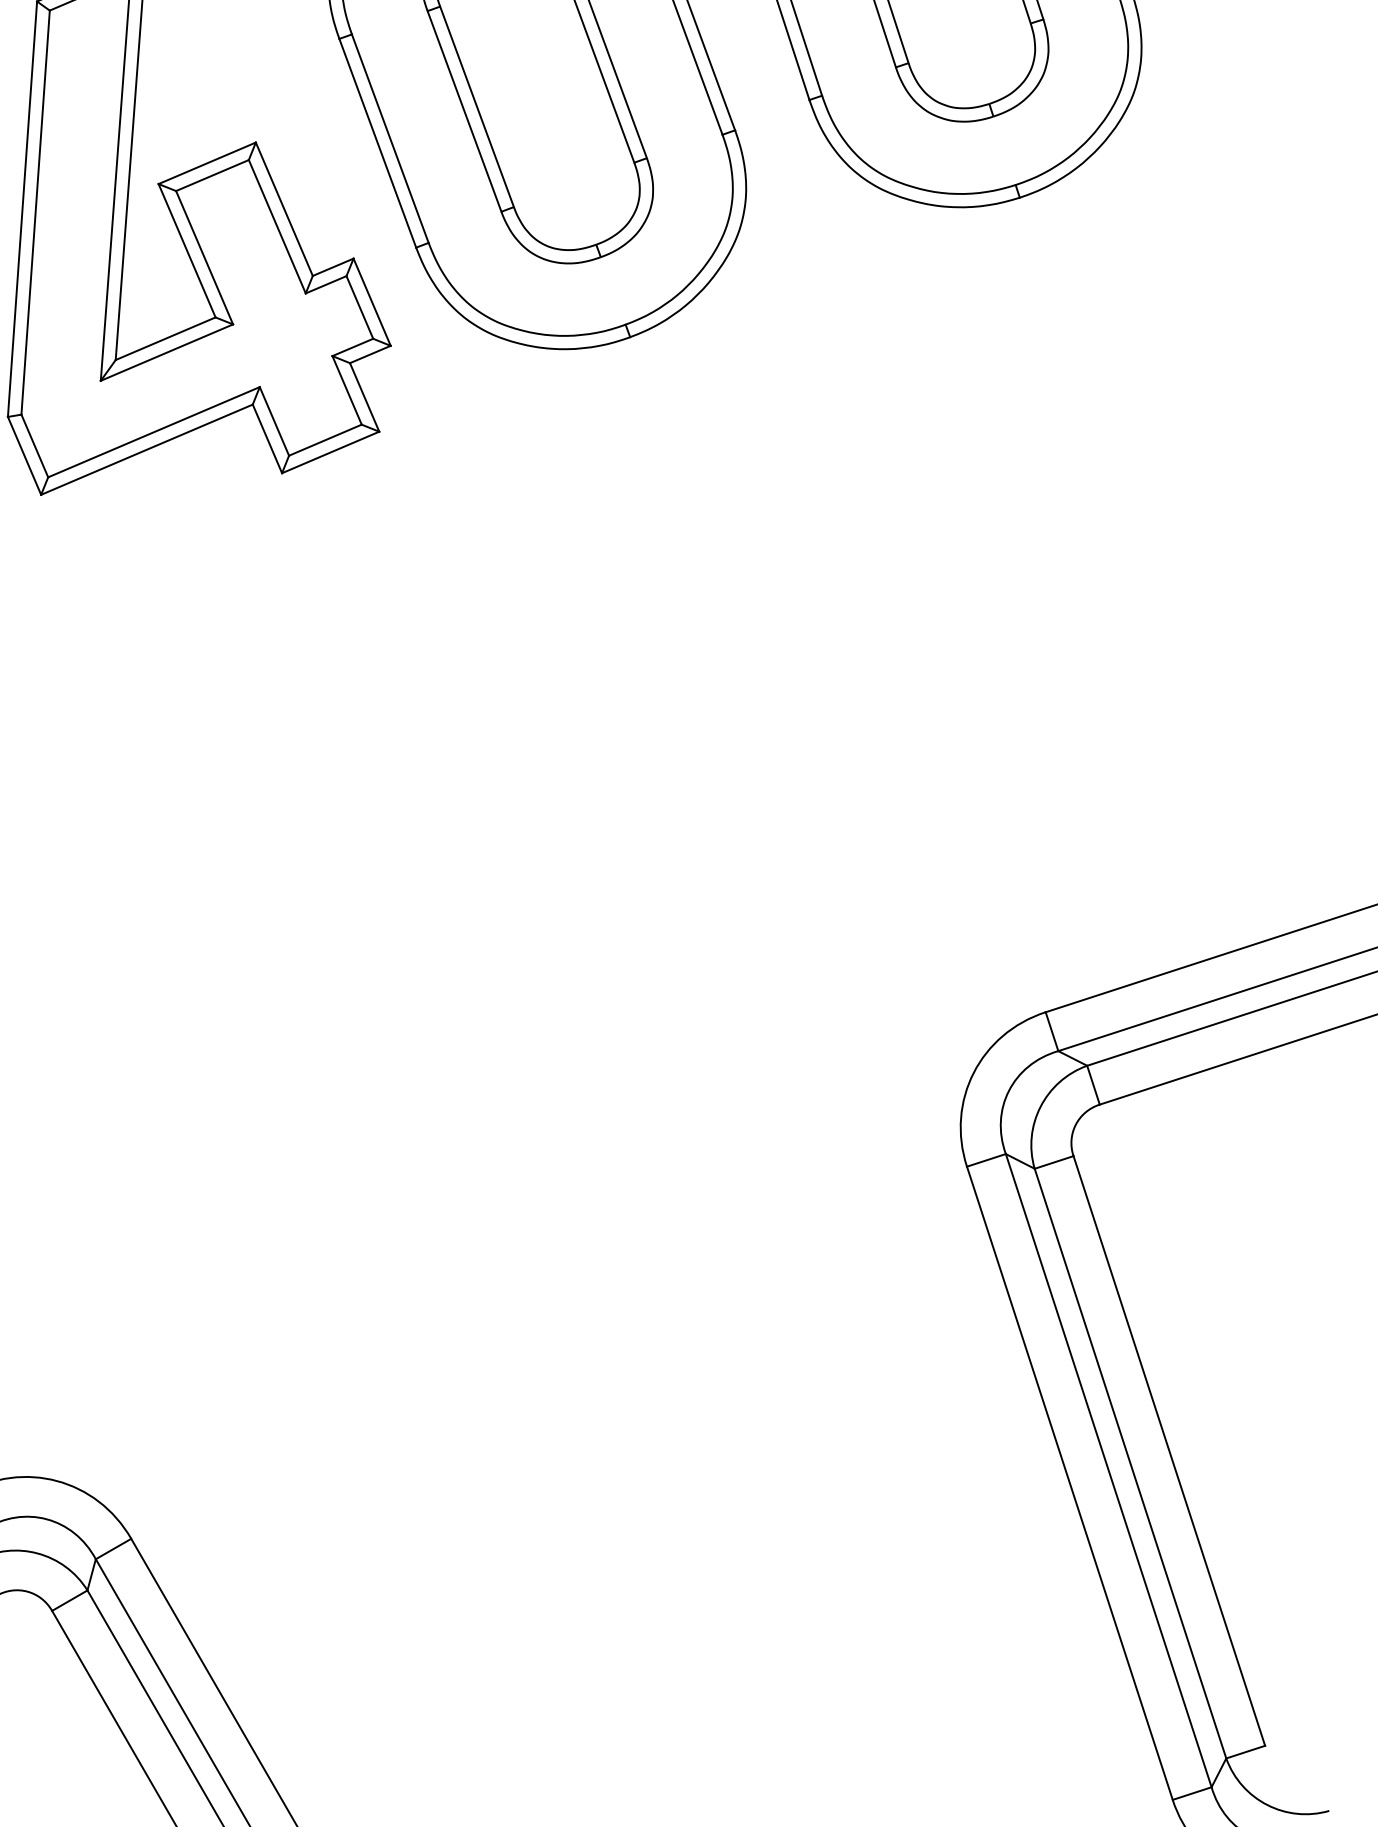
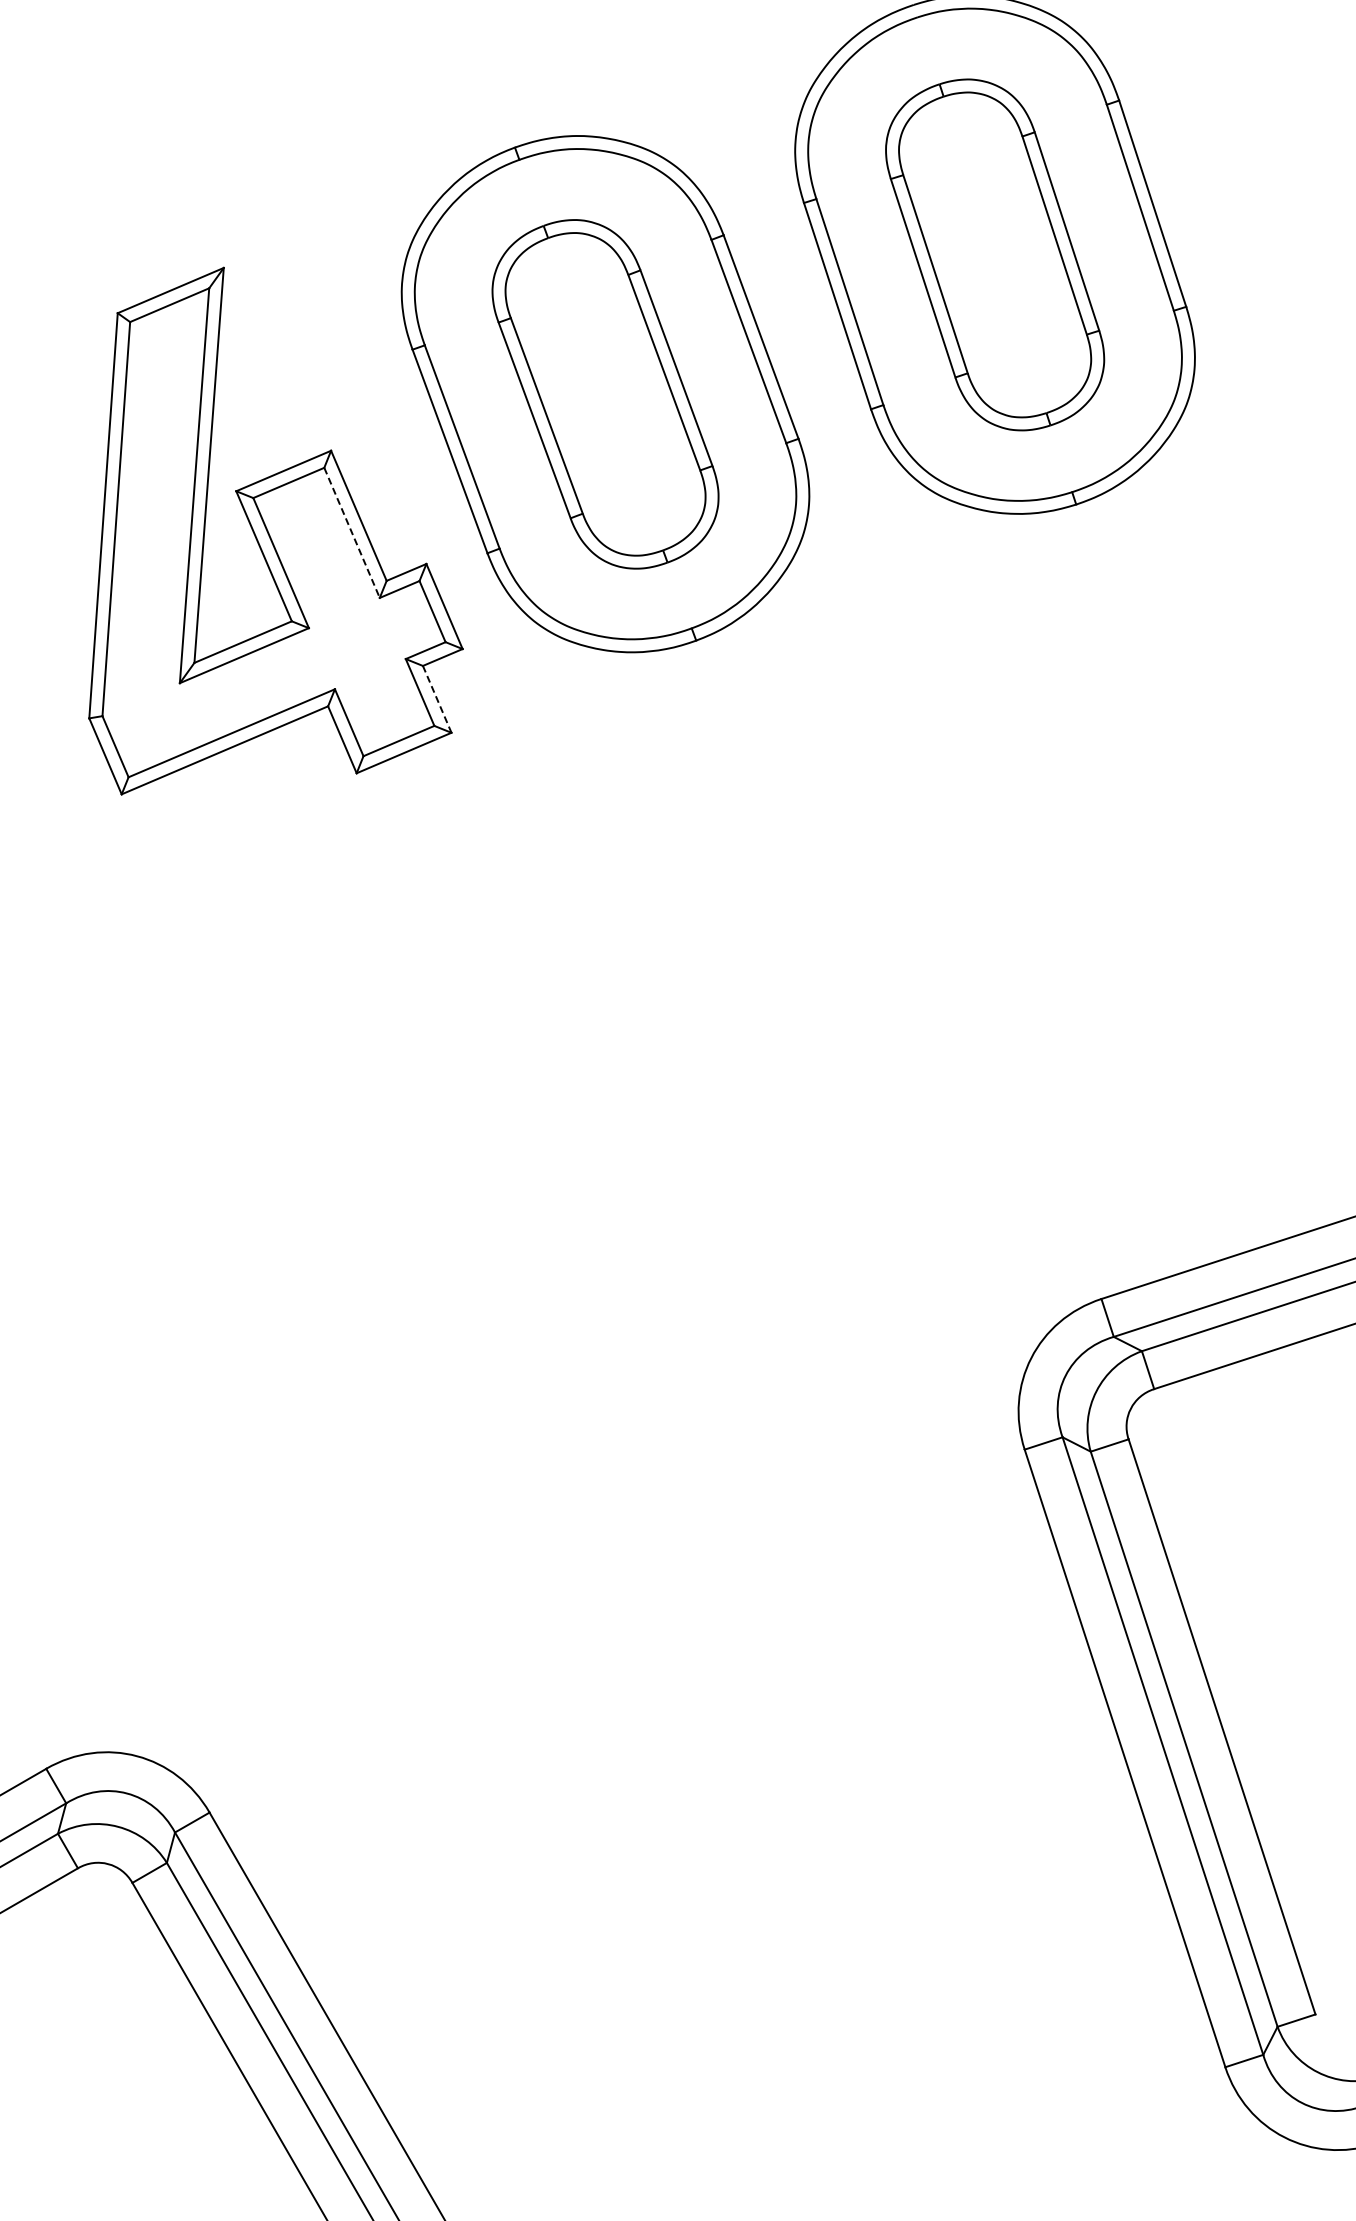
line: (277, 226) -> (352, 532), solid -> dashed
line: (364, 397) -> (437, 699), solid -> dashed

